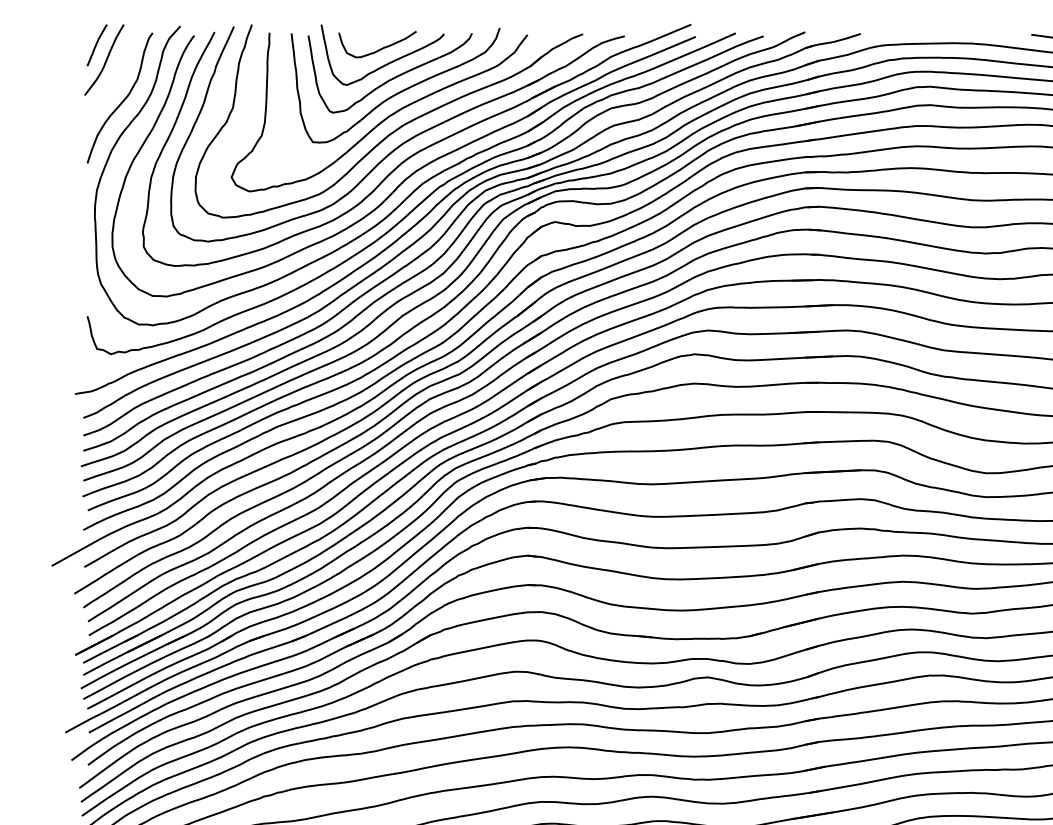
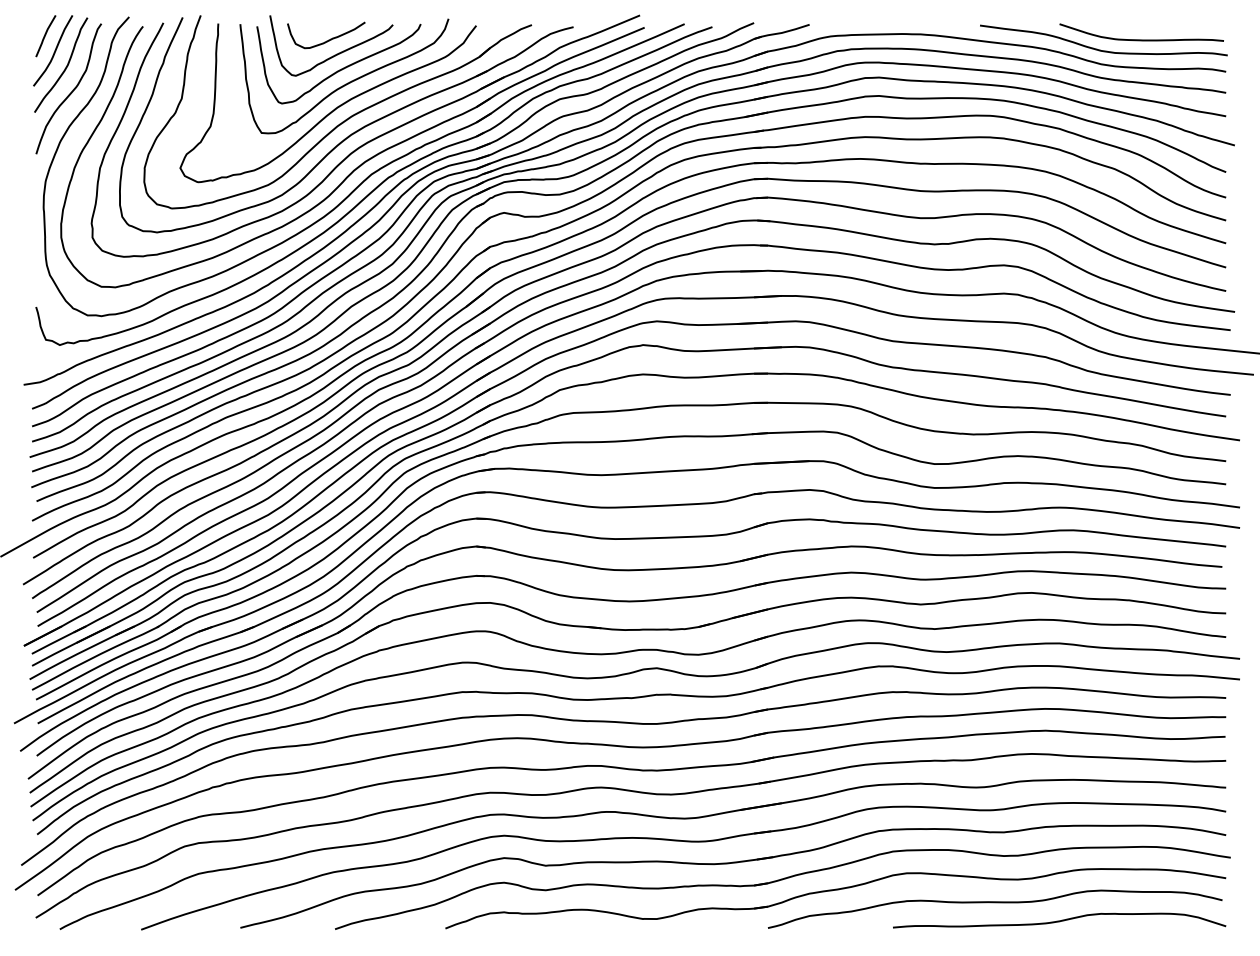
curve: (116, 76) -> (65, 67), added

